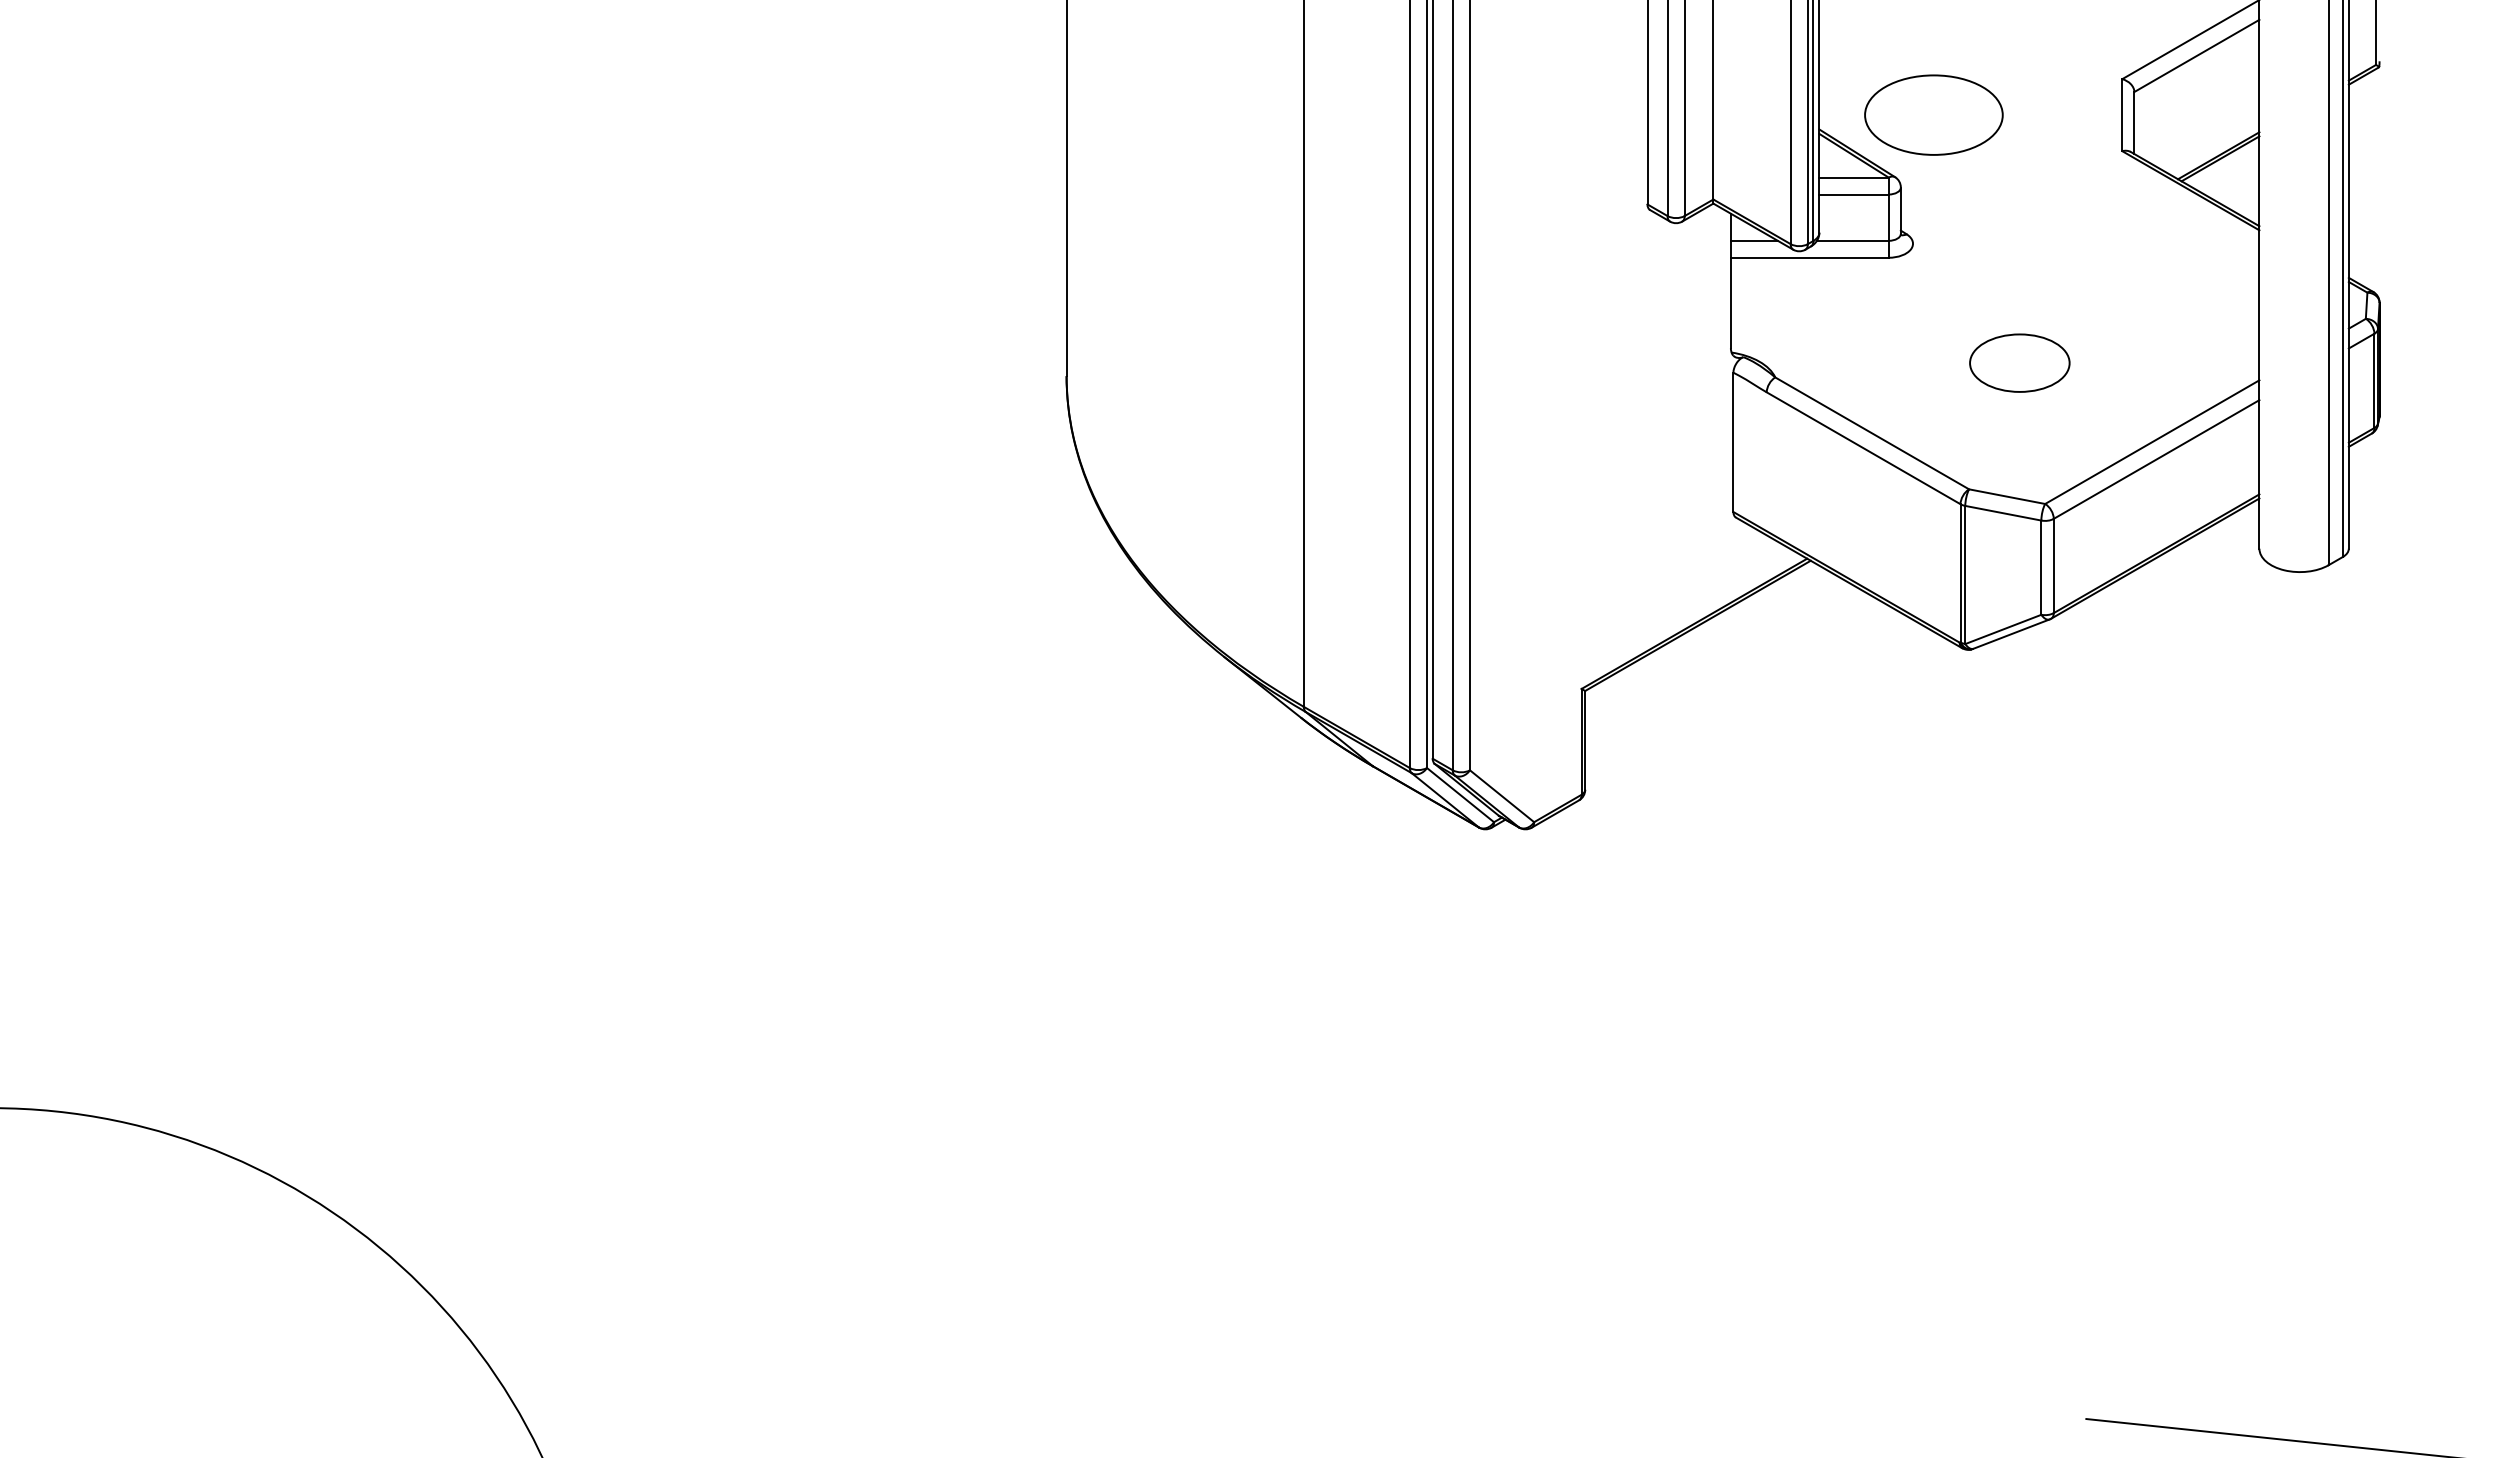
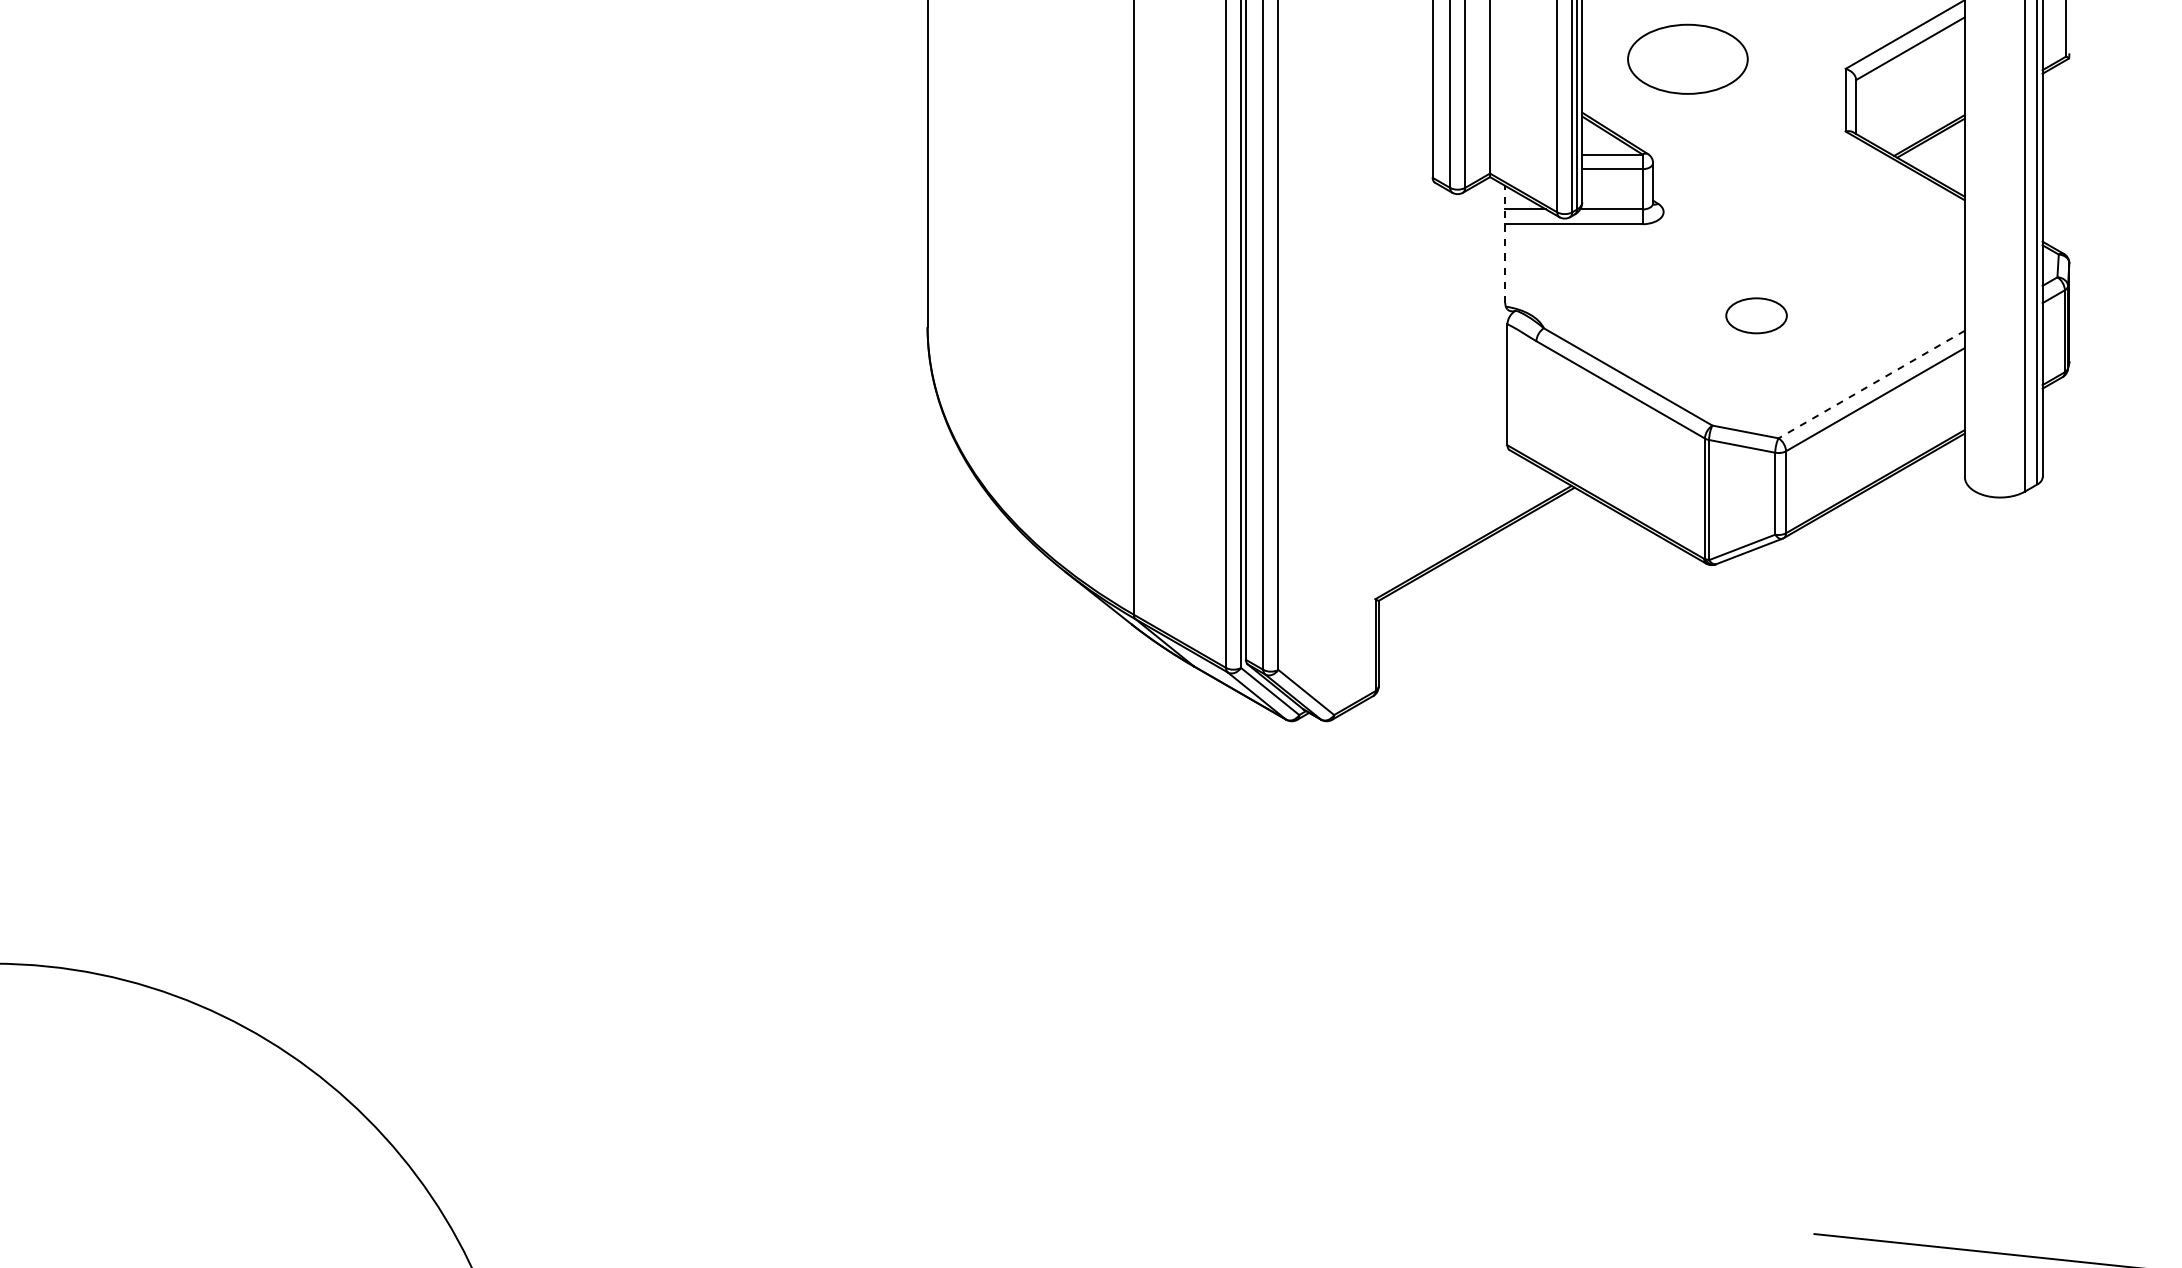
part: (1933, 114) -> (1687, 58), moved
line: (1730, 280) -> (1504, 243), solid -> dashed
part: (2019, 362) -> (1756, 315), size x0.7
line: (2152, 442) -> (1871, 384), solid -> dashed

